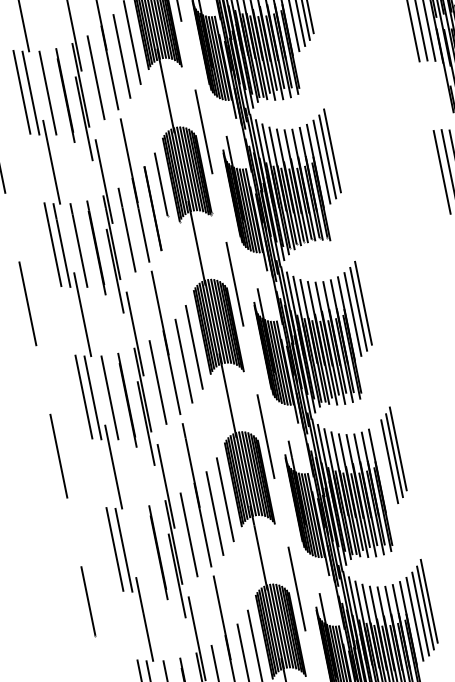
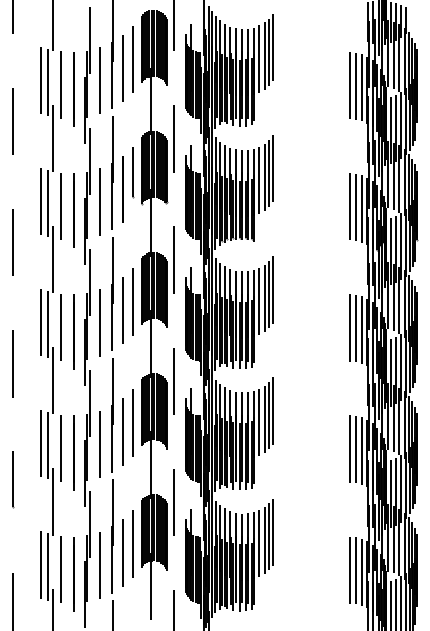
line: (336, 143) -> (273, 168), added
line: (367, 295) -> (273, 289), added
line: (384, 466) -> (259, 422), added
line: (140, 550) -> (60, 448), added

